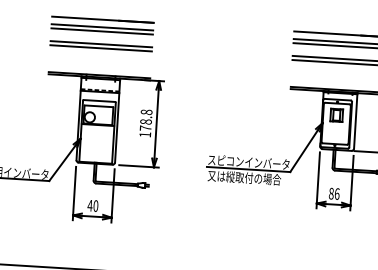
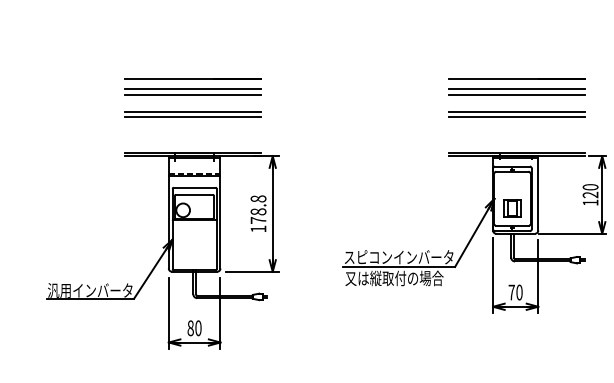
part: (336, 115) -> (512, 208), moved
text: (334, 193) -> (515, 292), 86 -> 70
text: (89, 205) -> (190, 328), 40 -> 80

